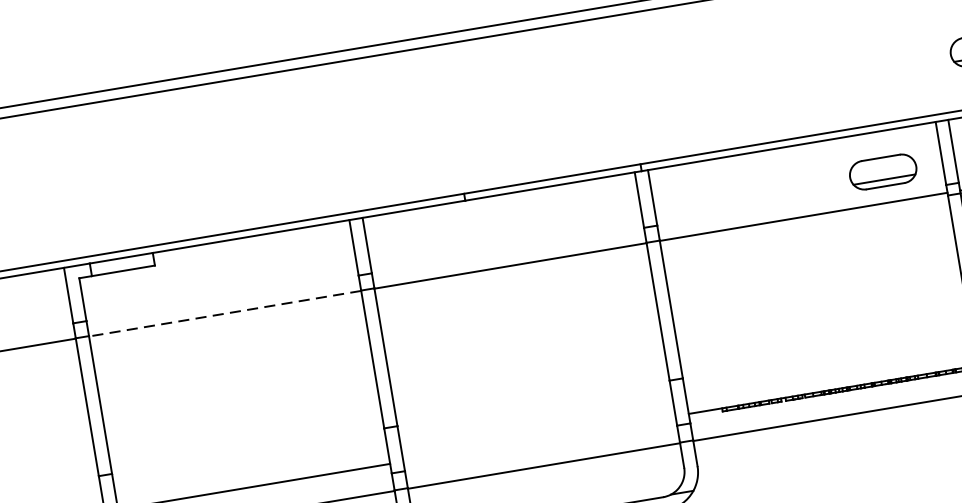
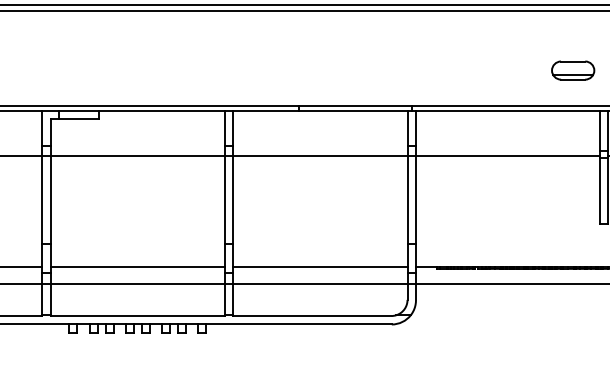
part: (883, 171) -> (573, 70), moved
line: (224, 314) -> (137, 156), dashed -> solid
line: (539, 438) -> (320, 266), added

